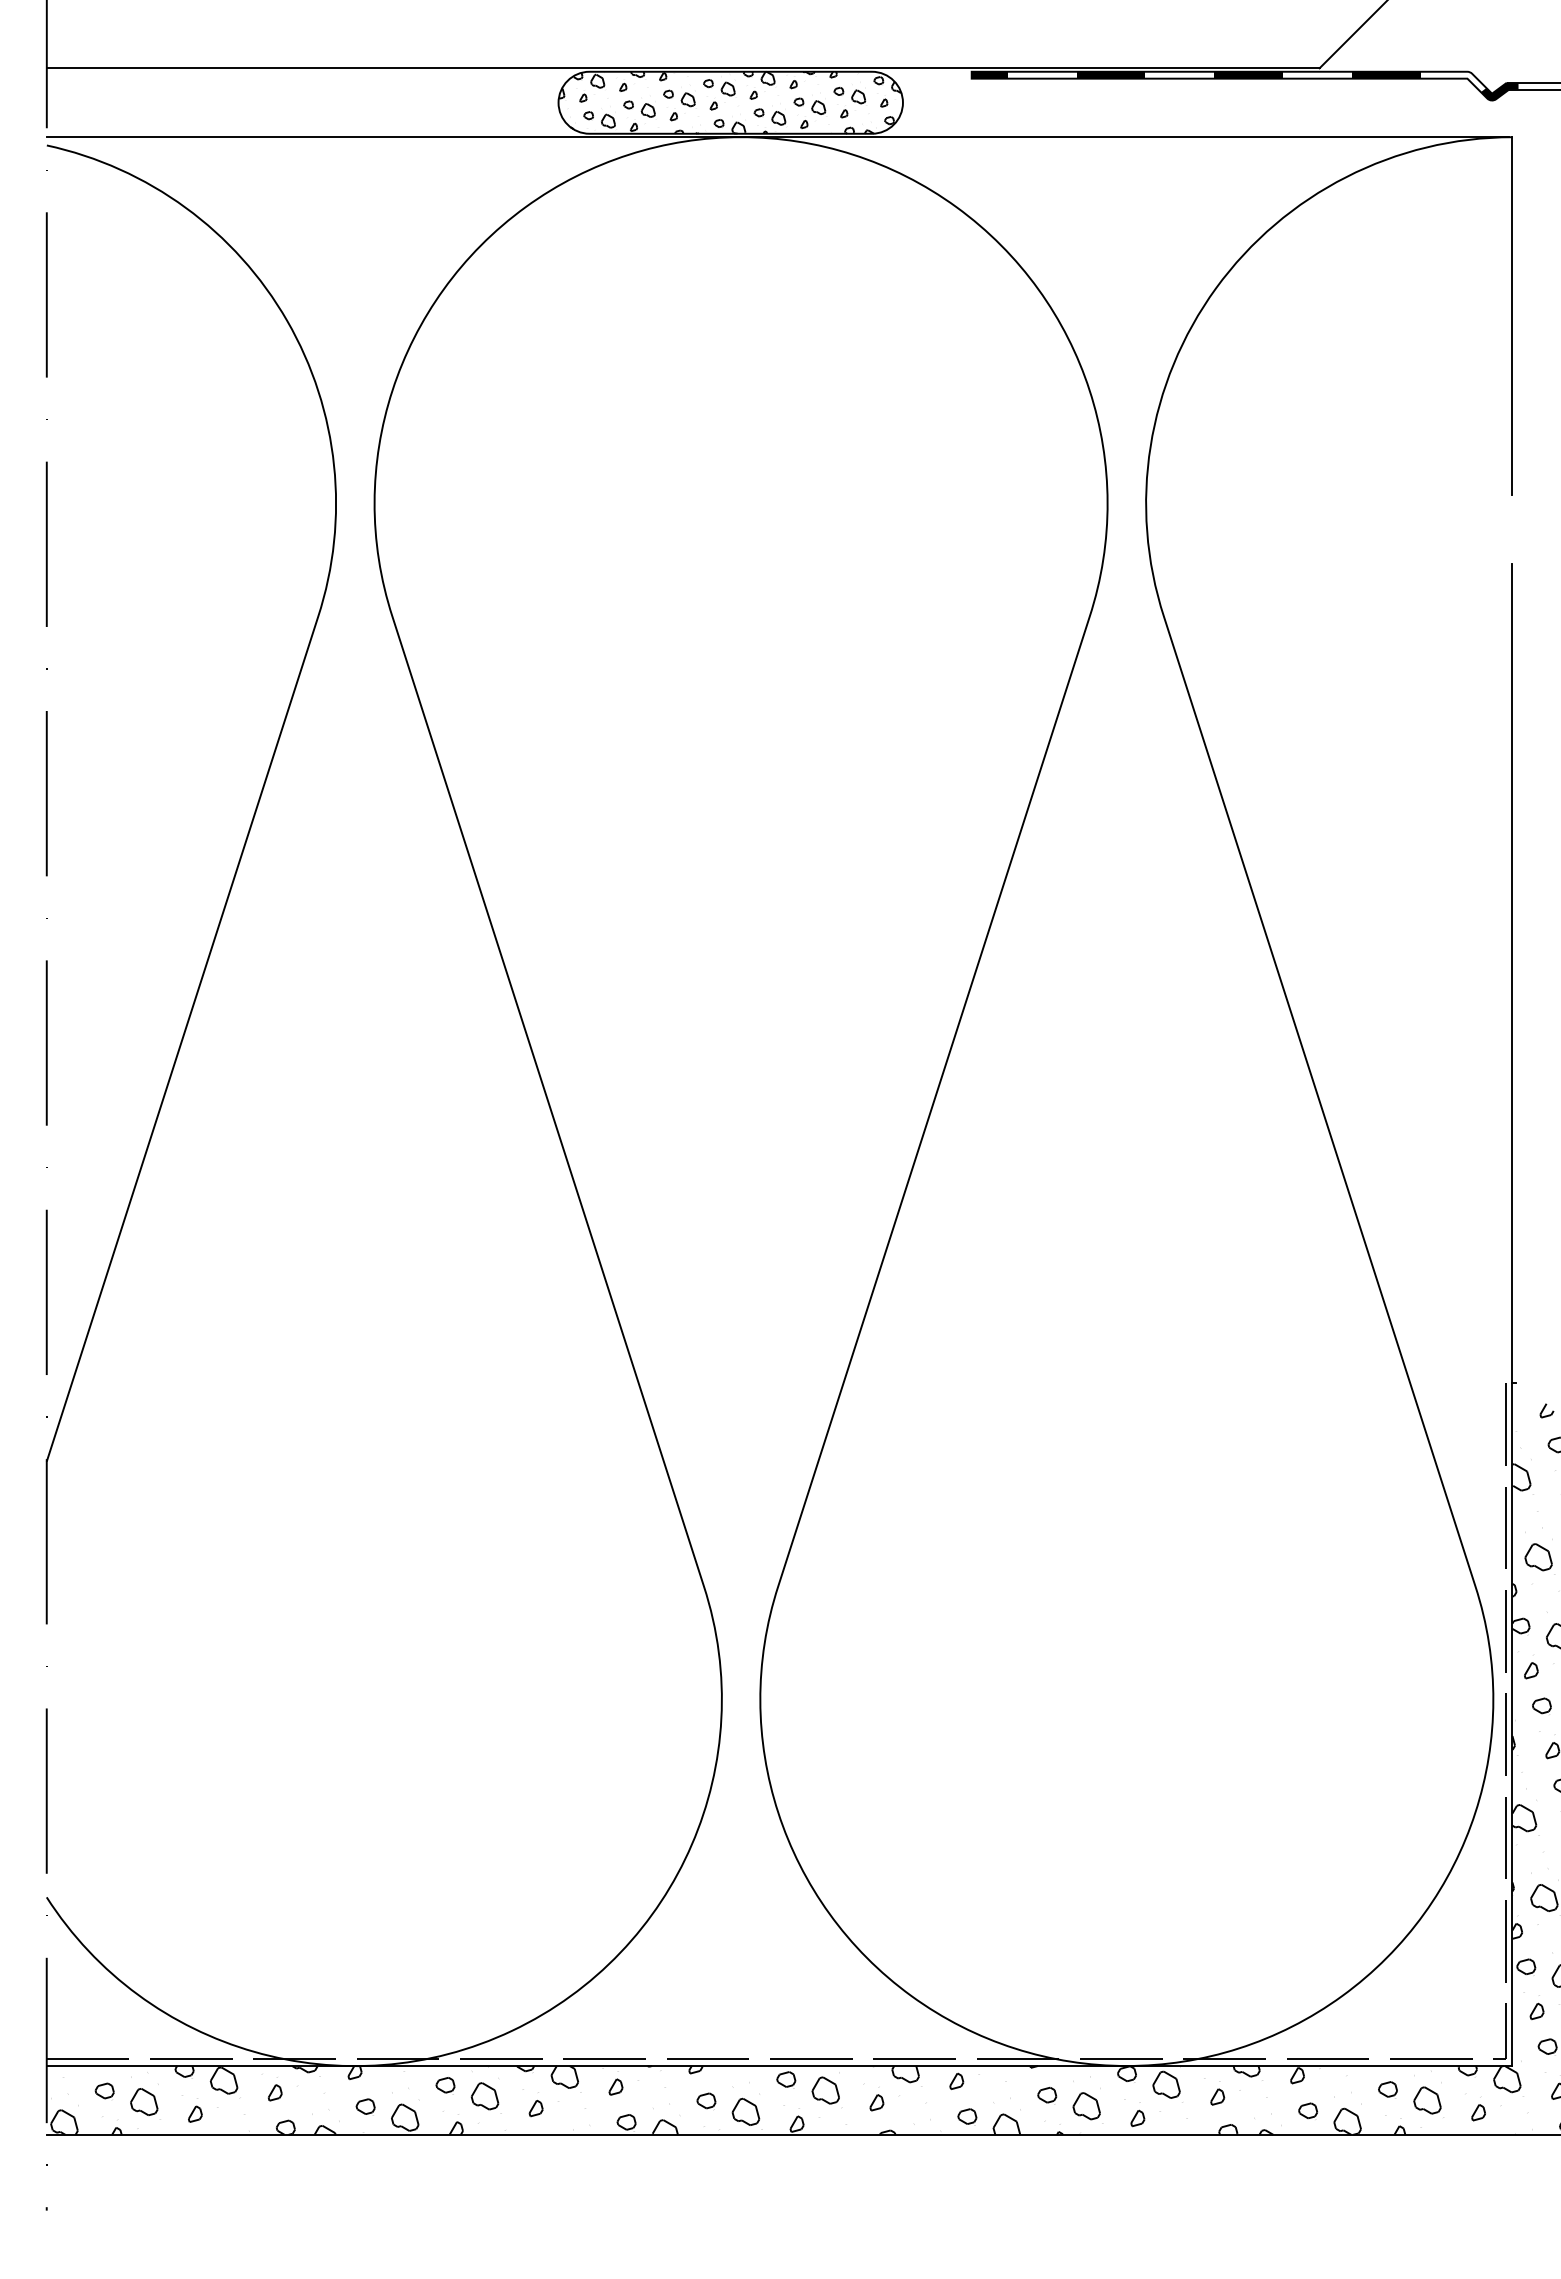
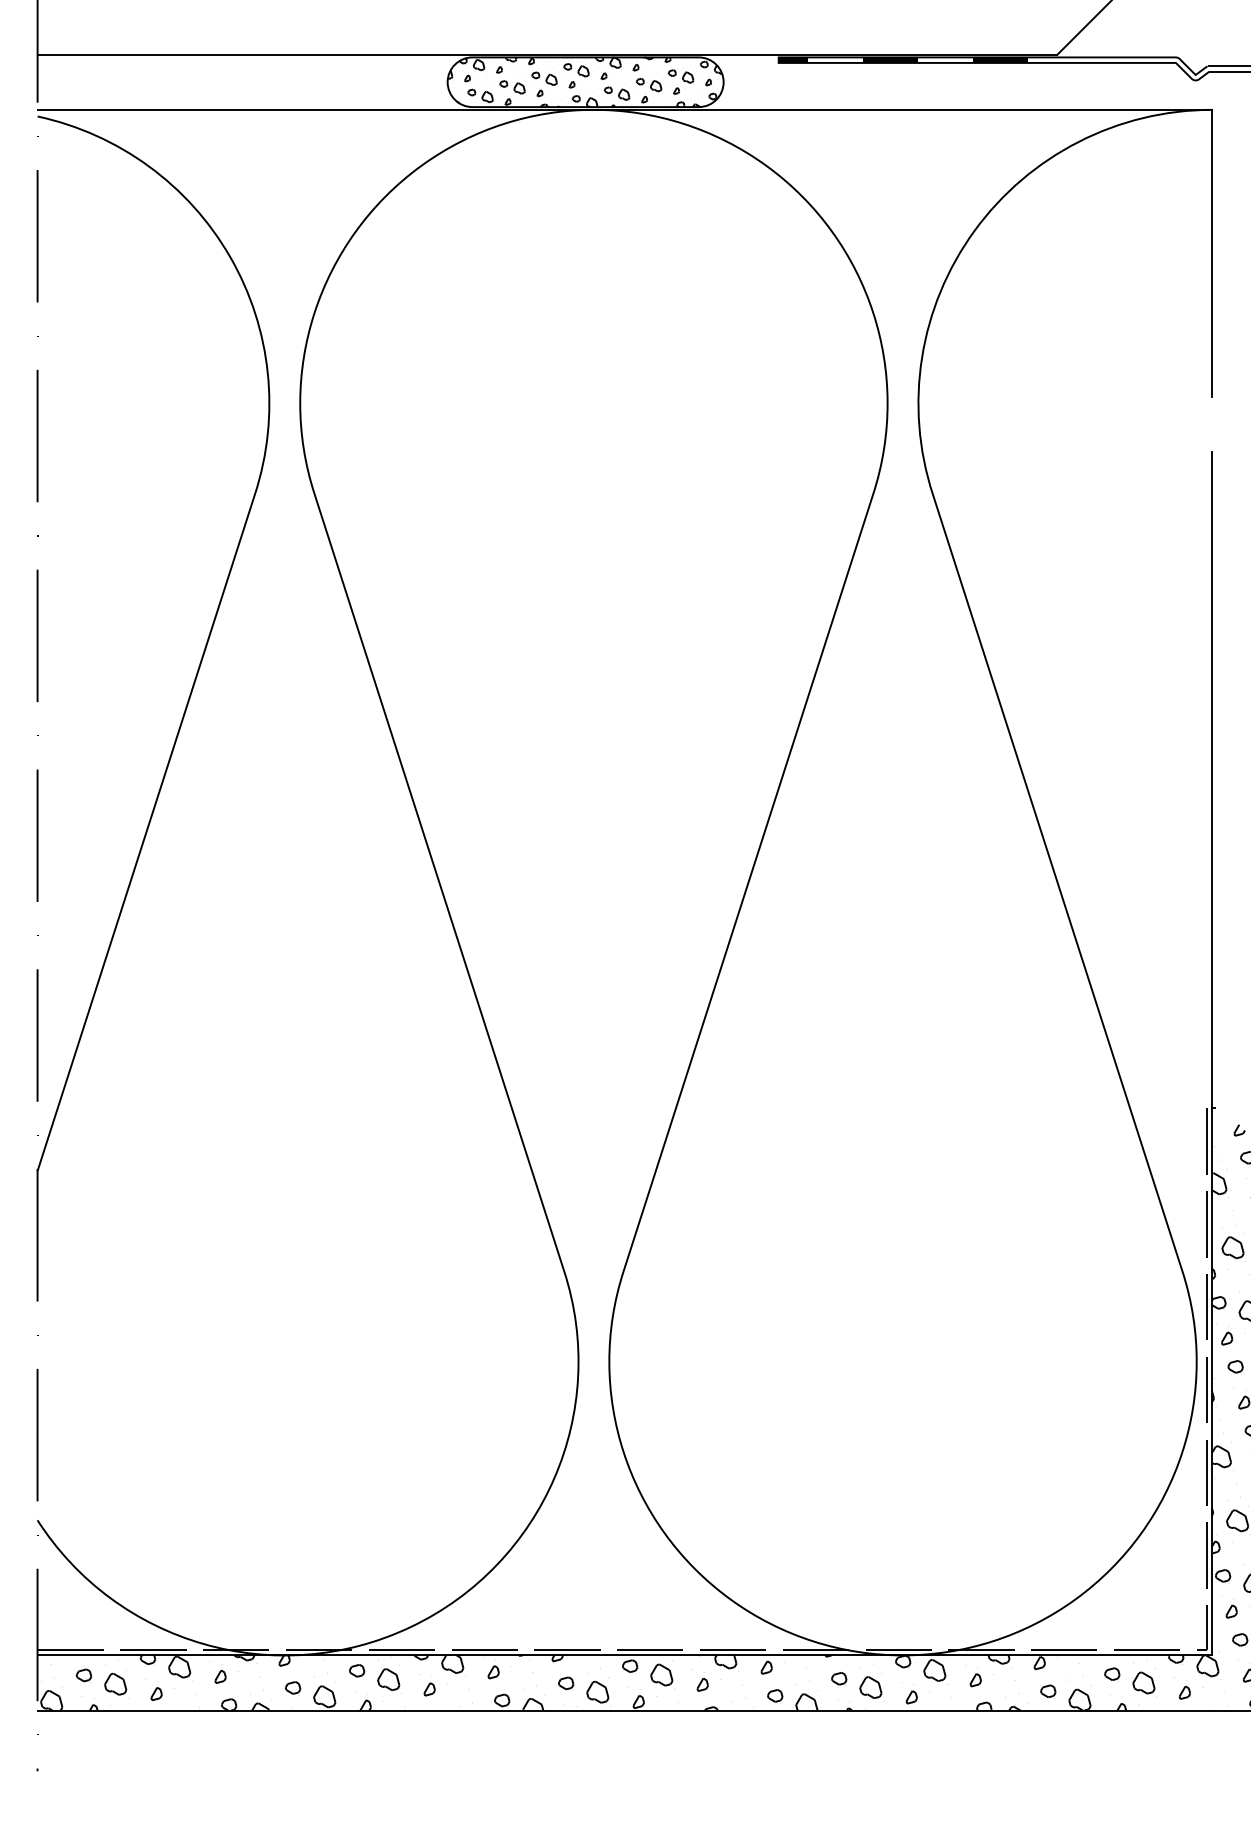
fill: (1386, 74) -> (1111, 59), removed
fill: (1499, 91) -> (1201, 73), removed

